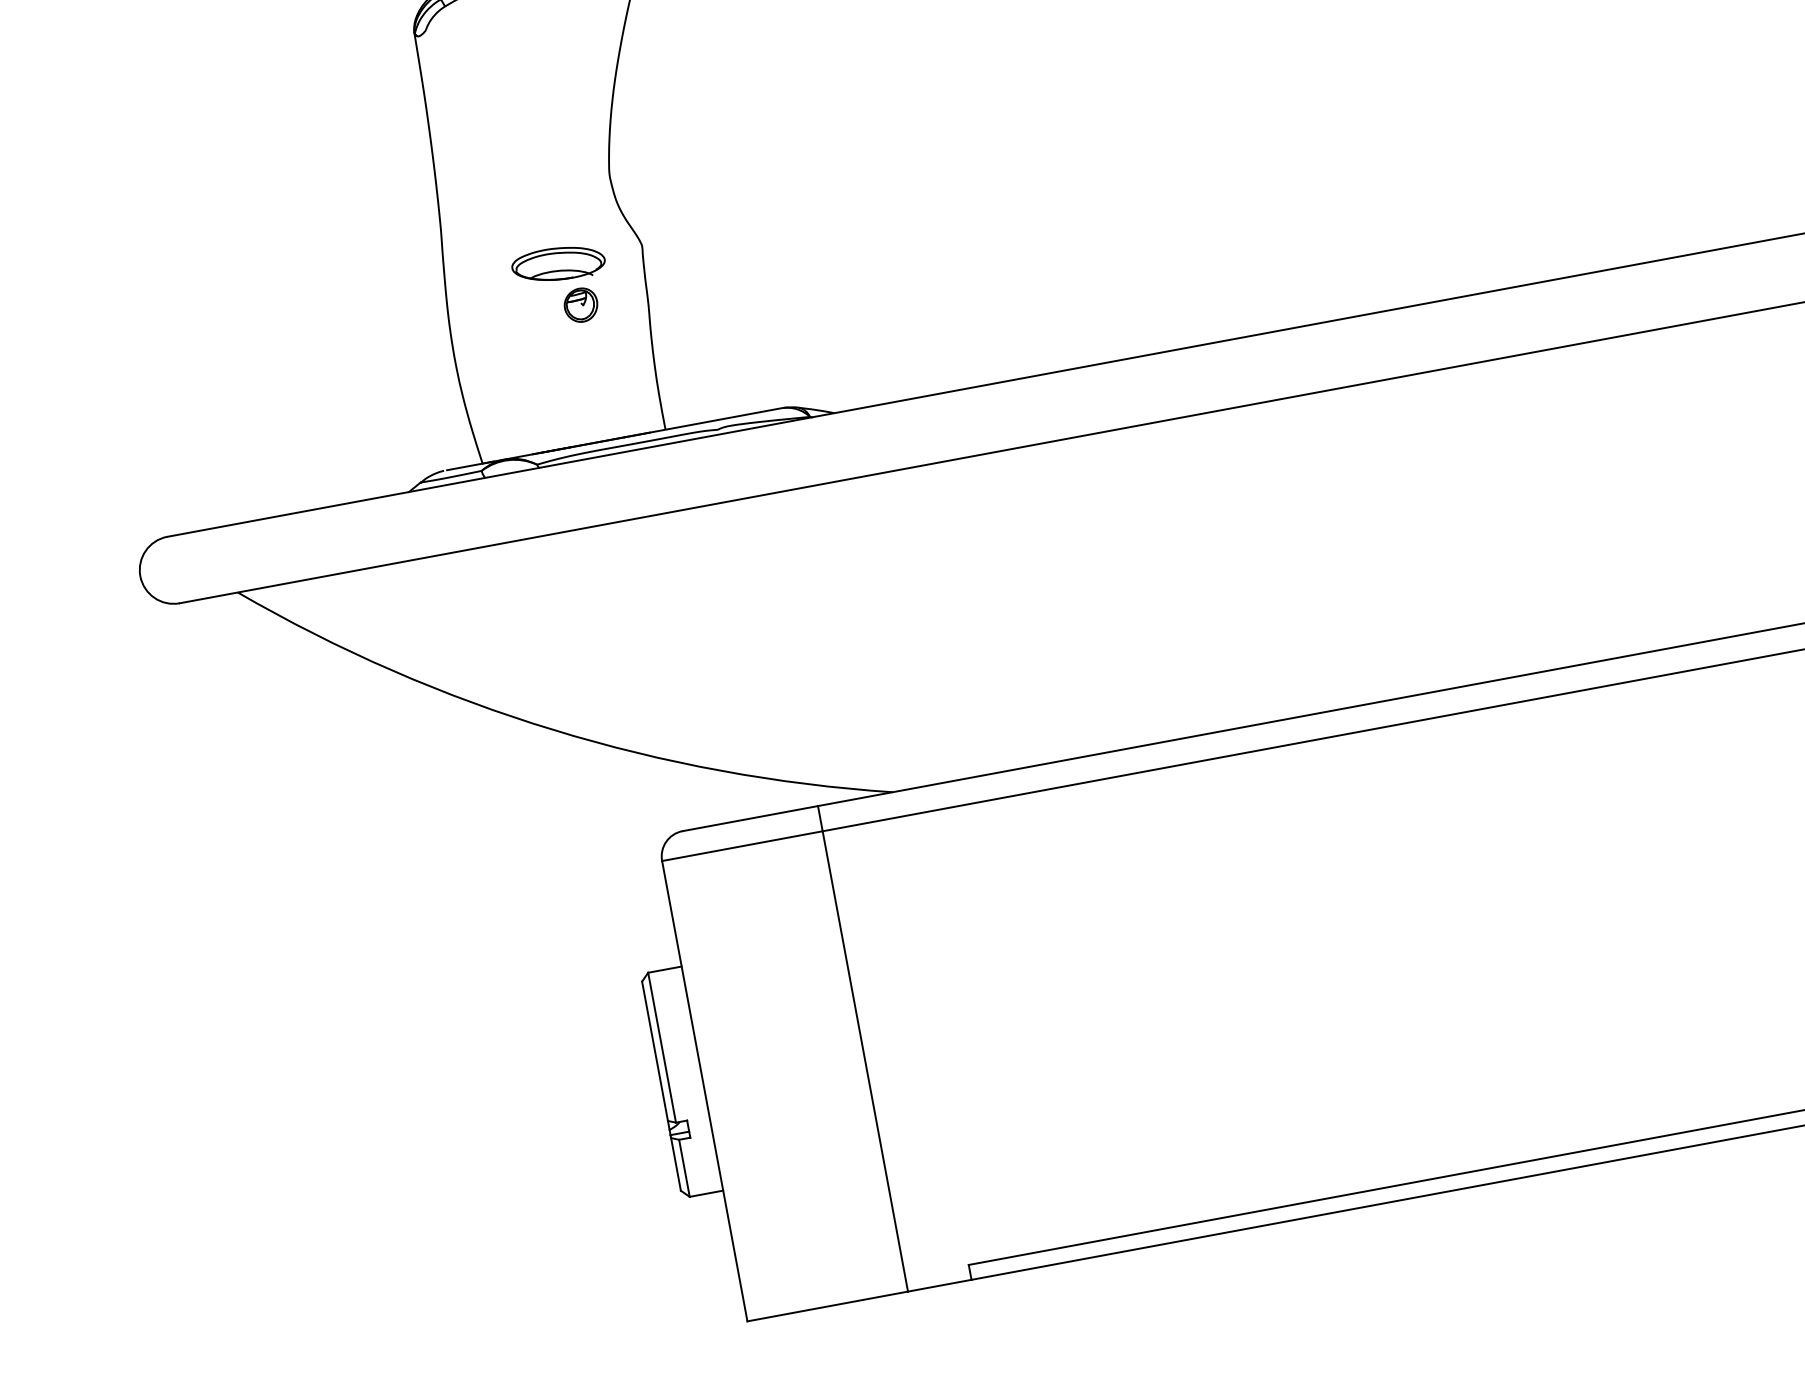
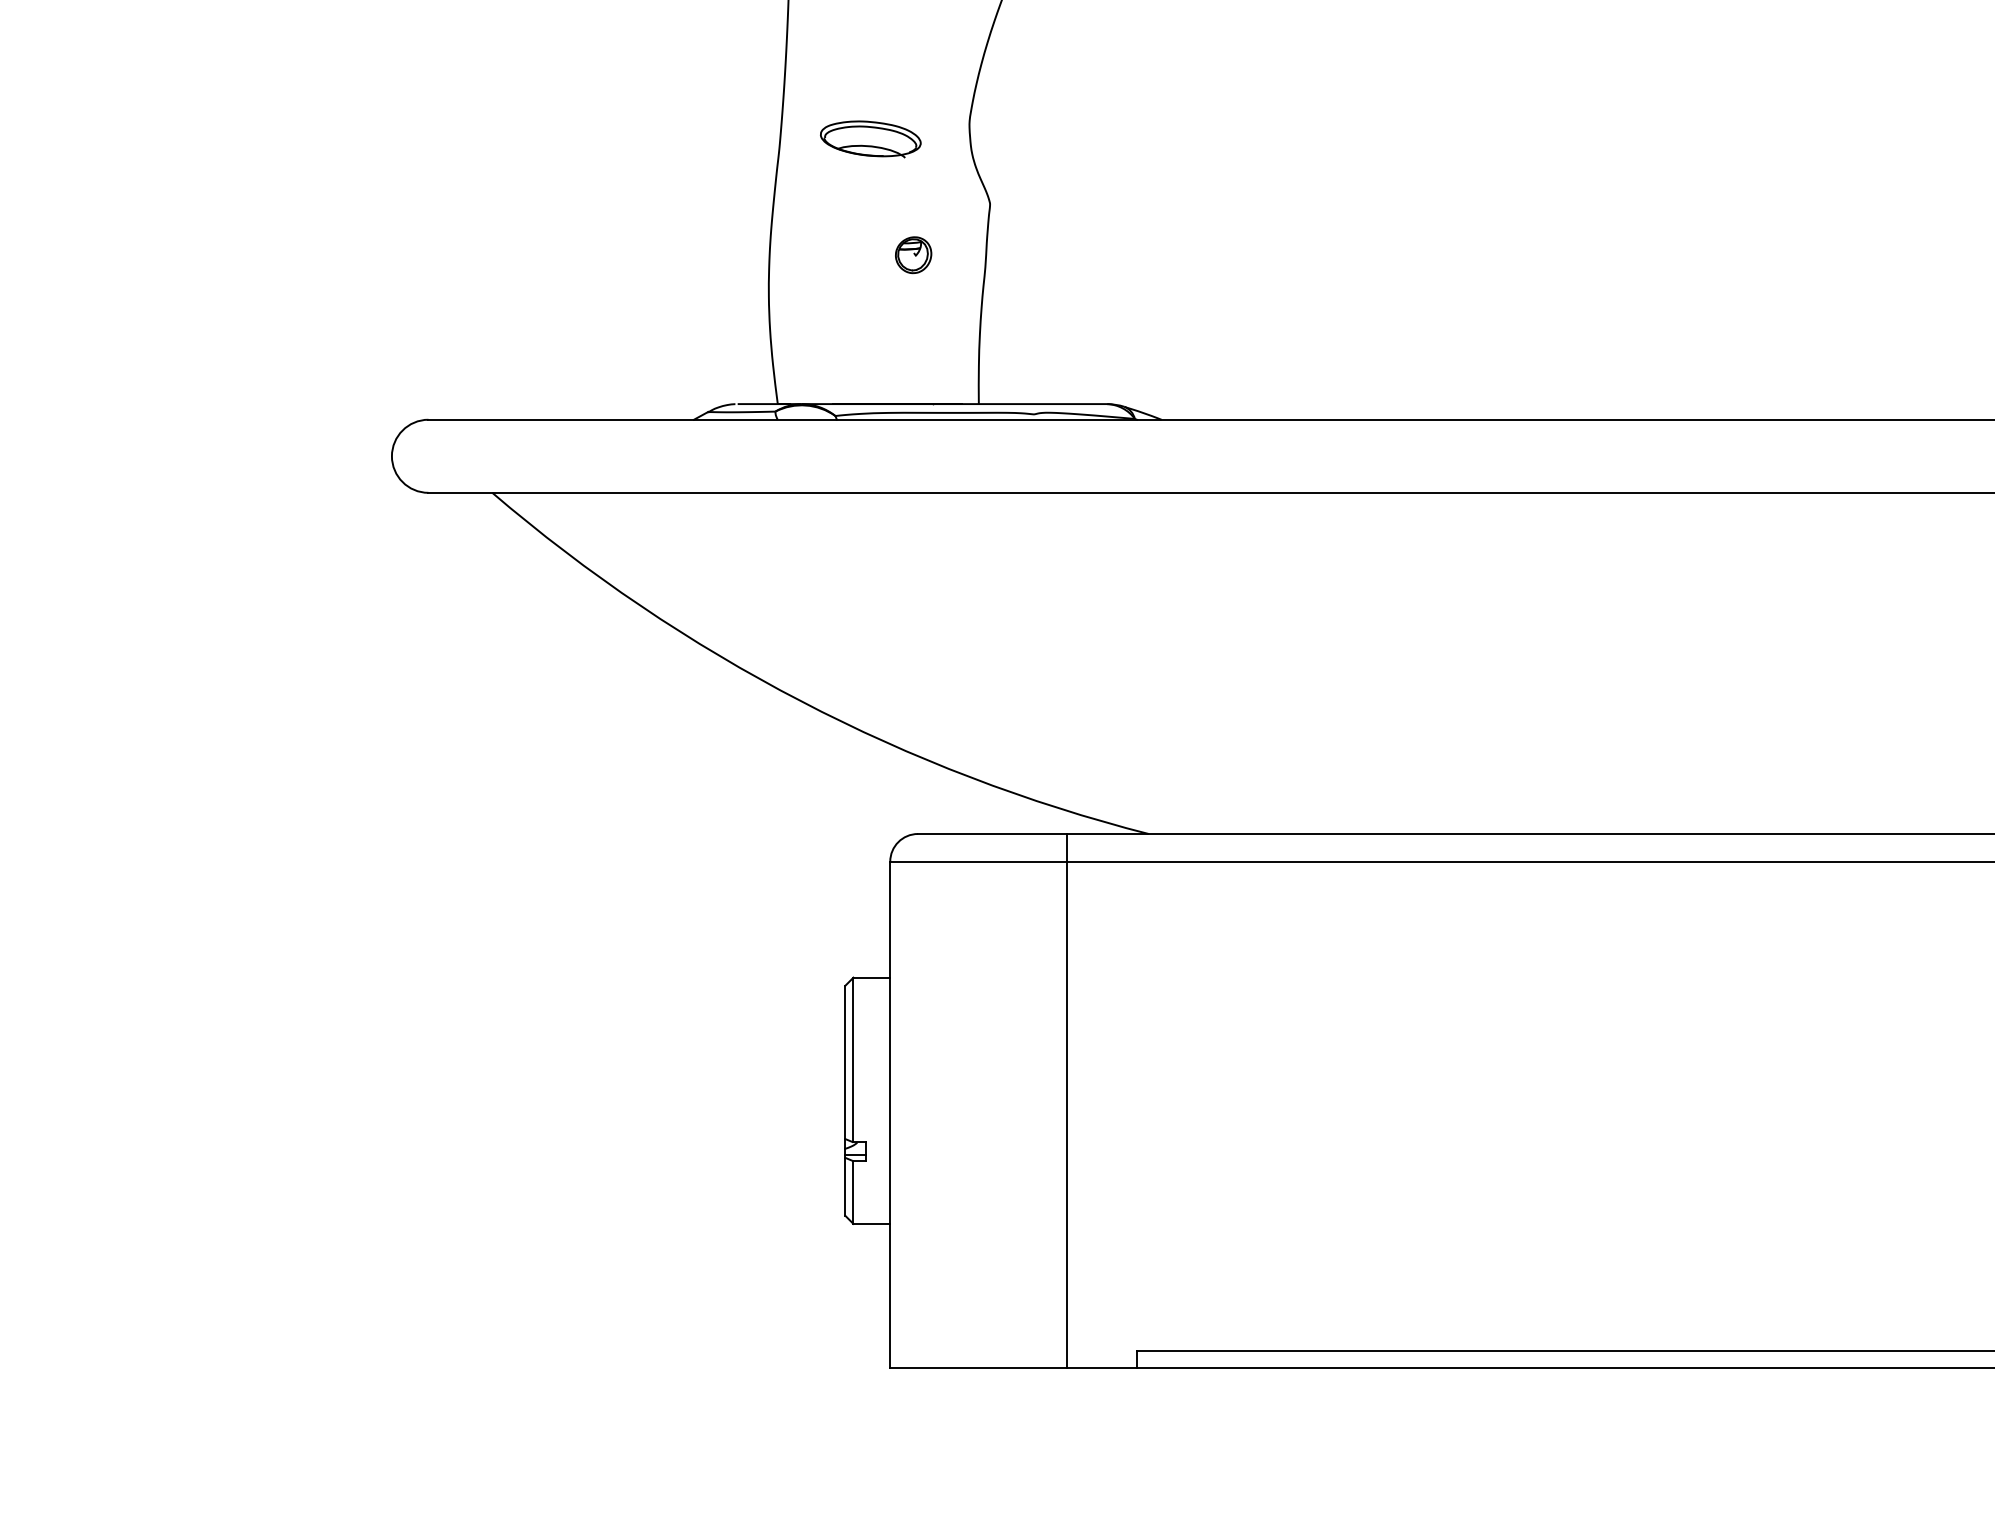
part: (558, 264) -> (870, 139), moved

